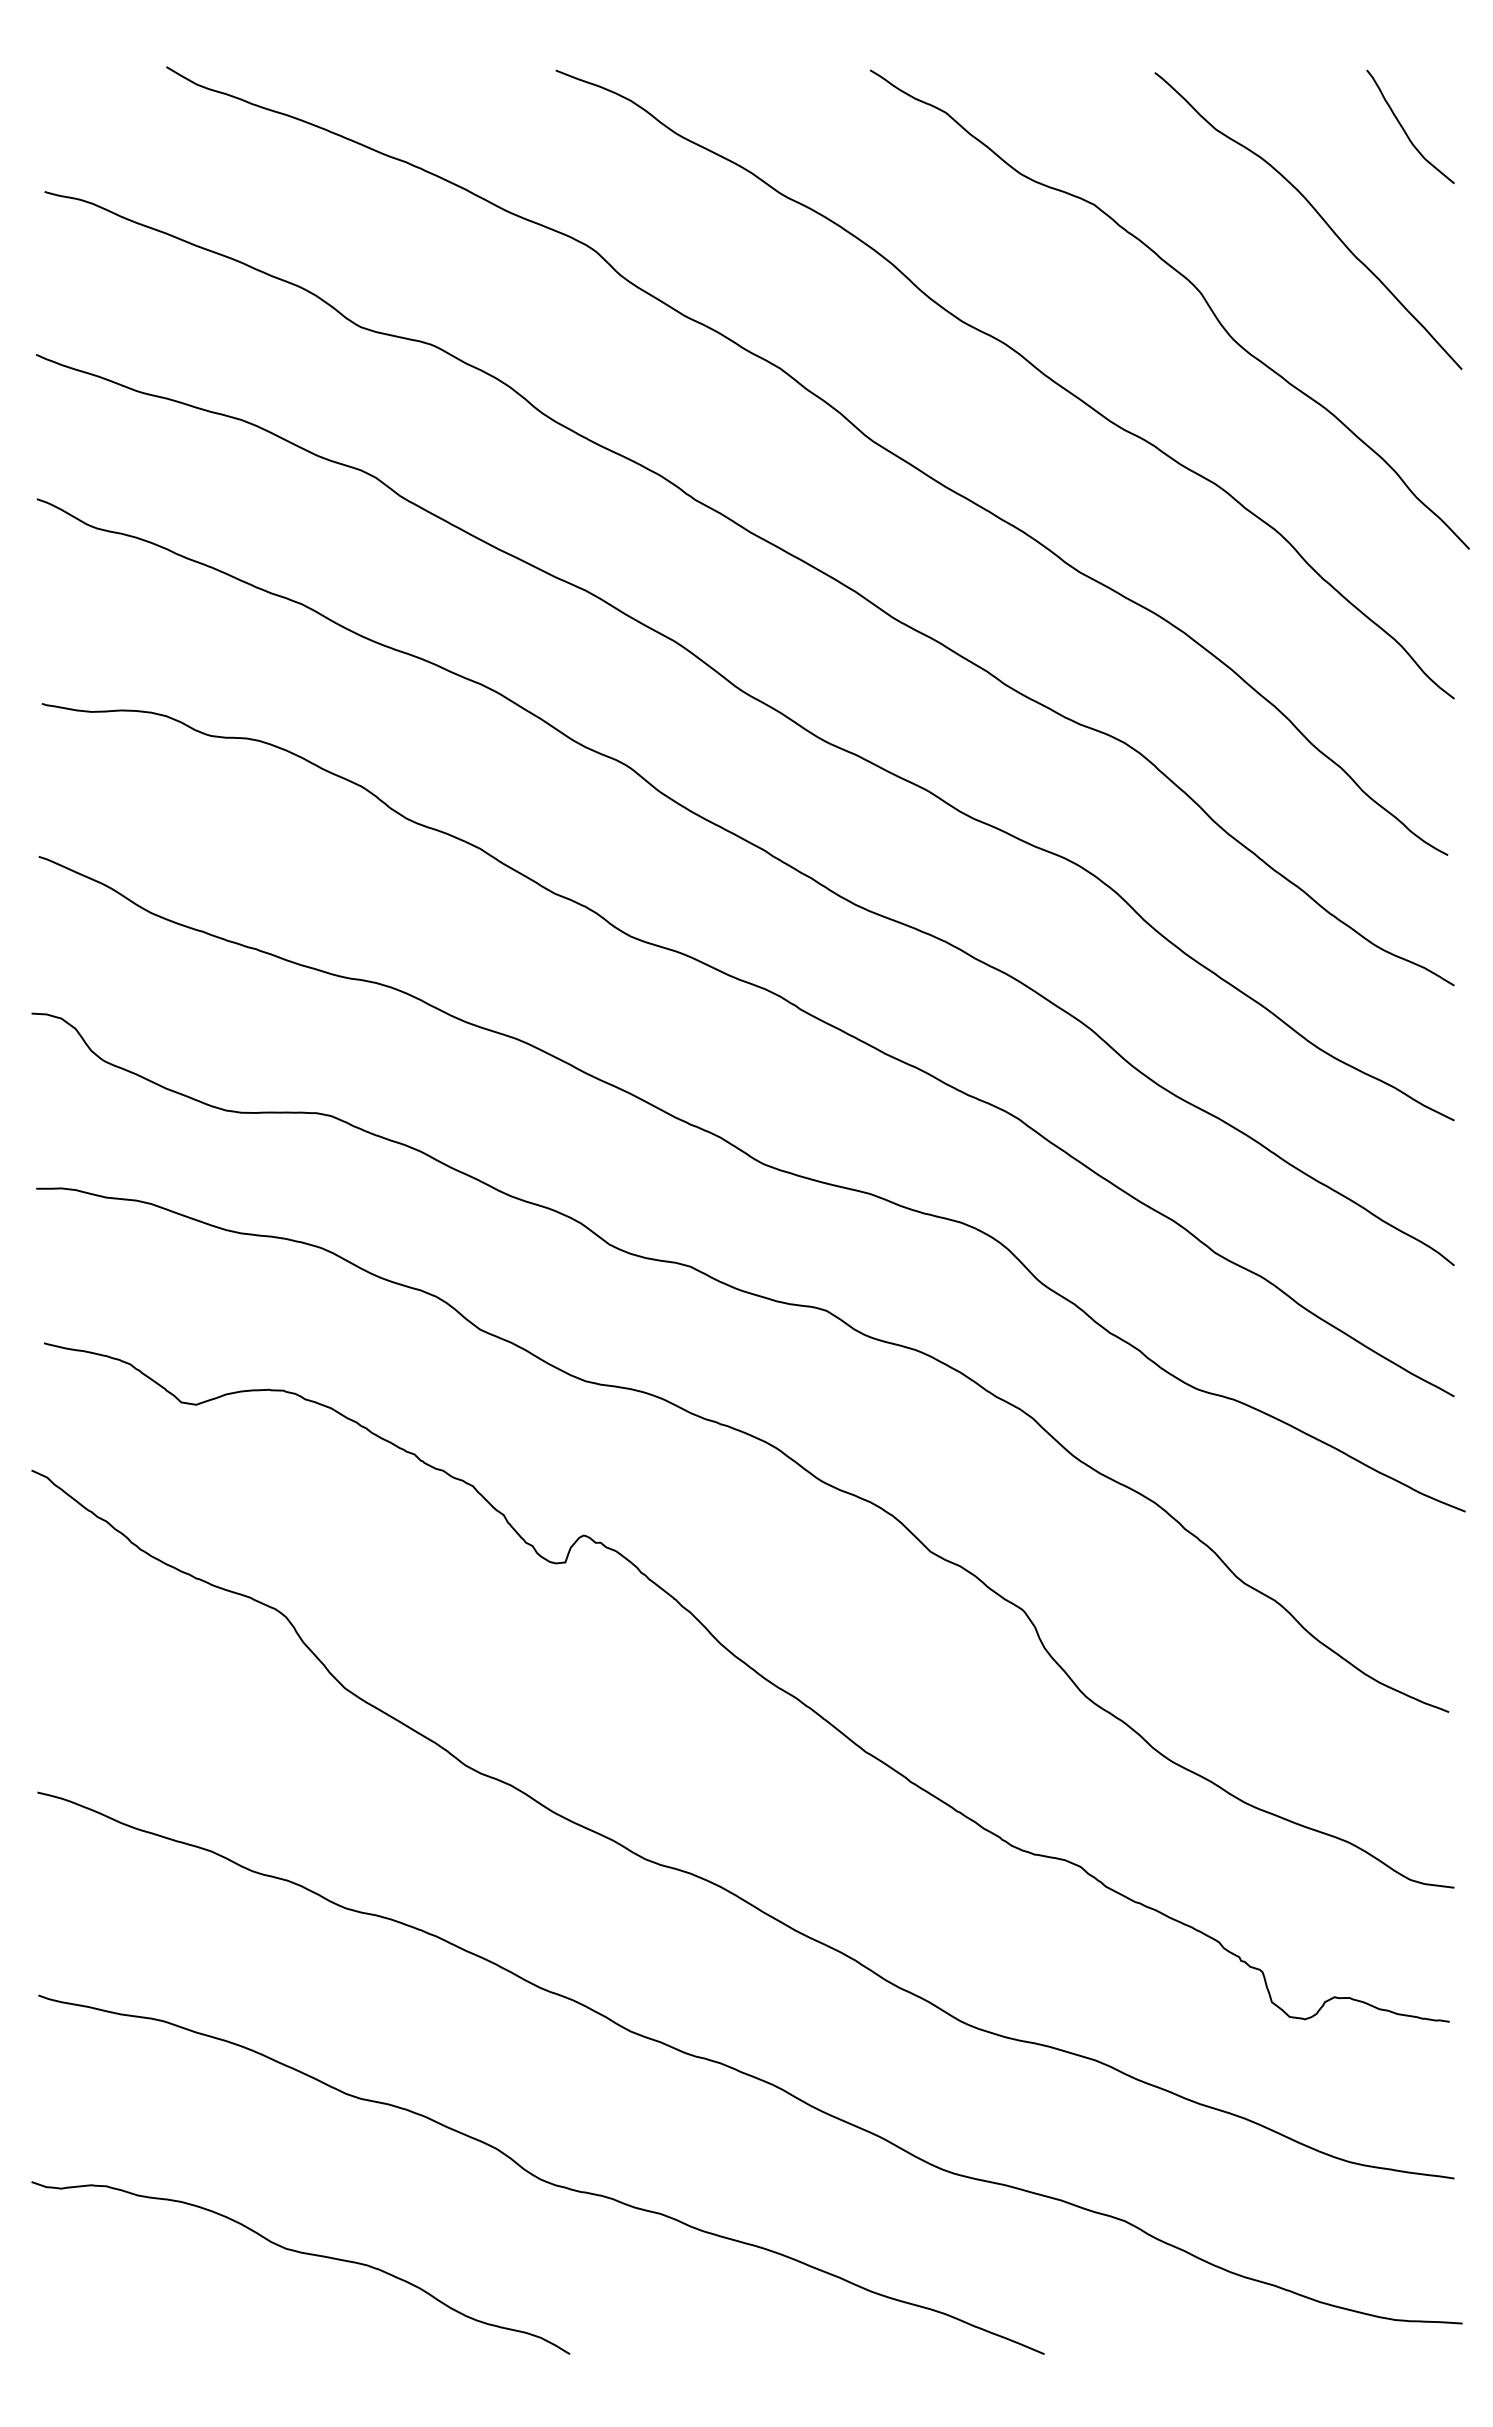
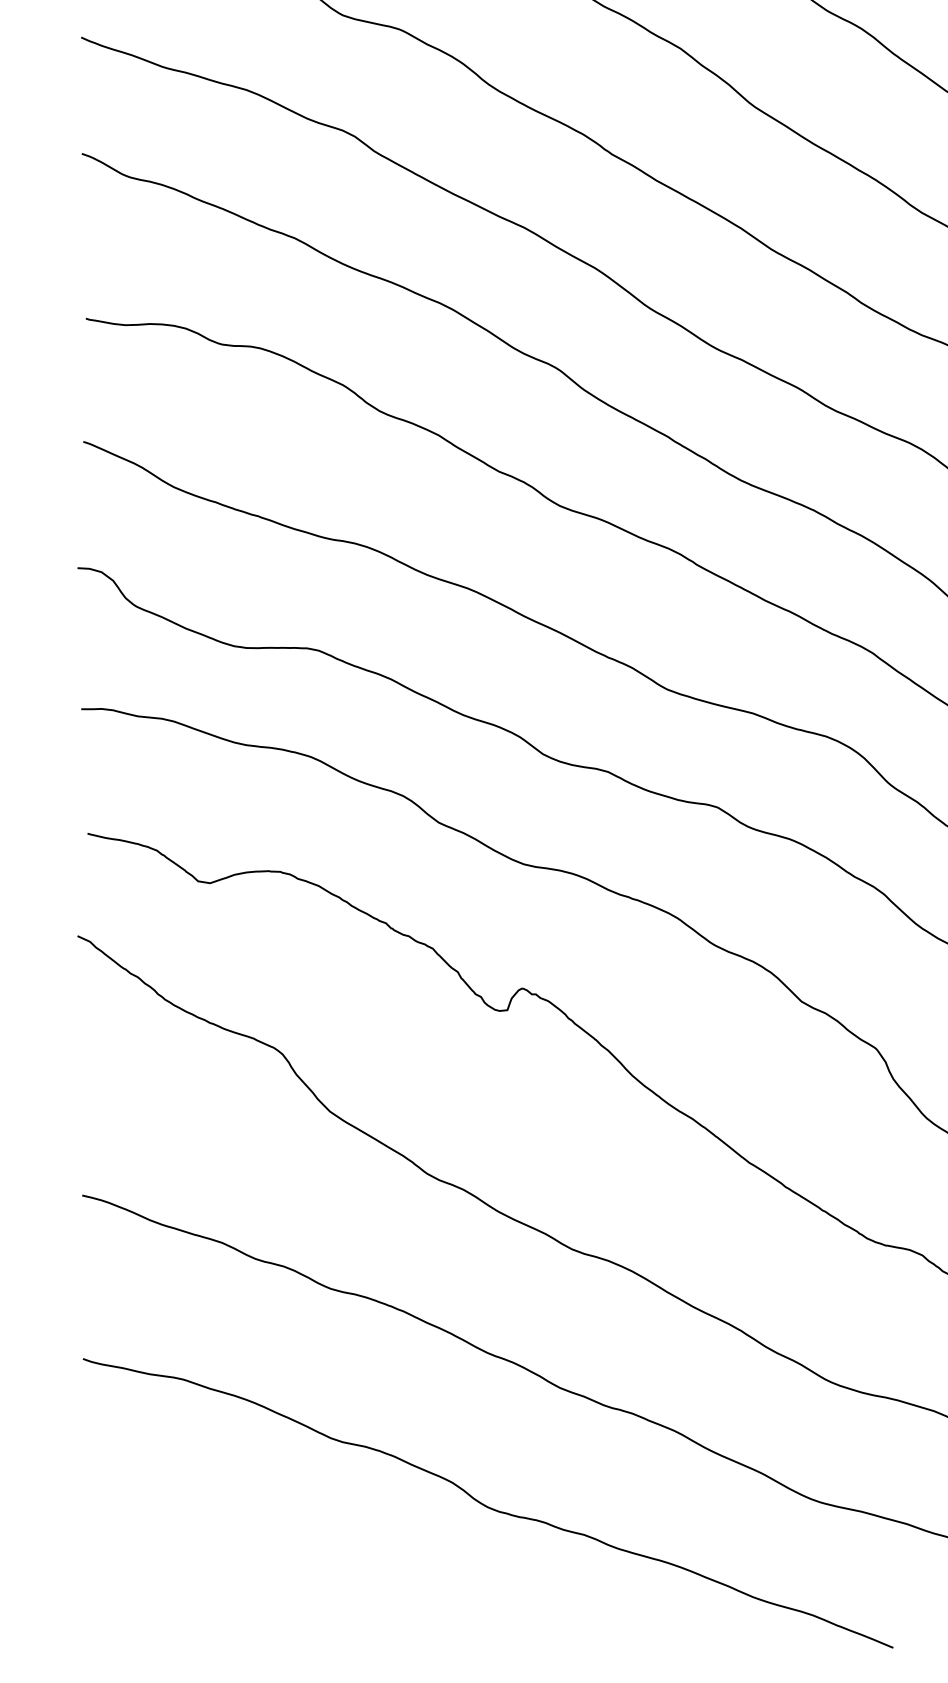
curve: (304, 2254) -> (297, 1567), removed

